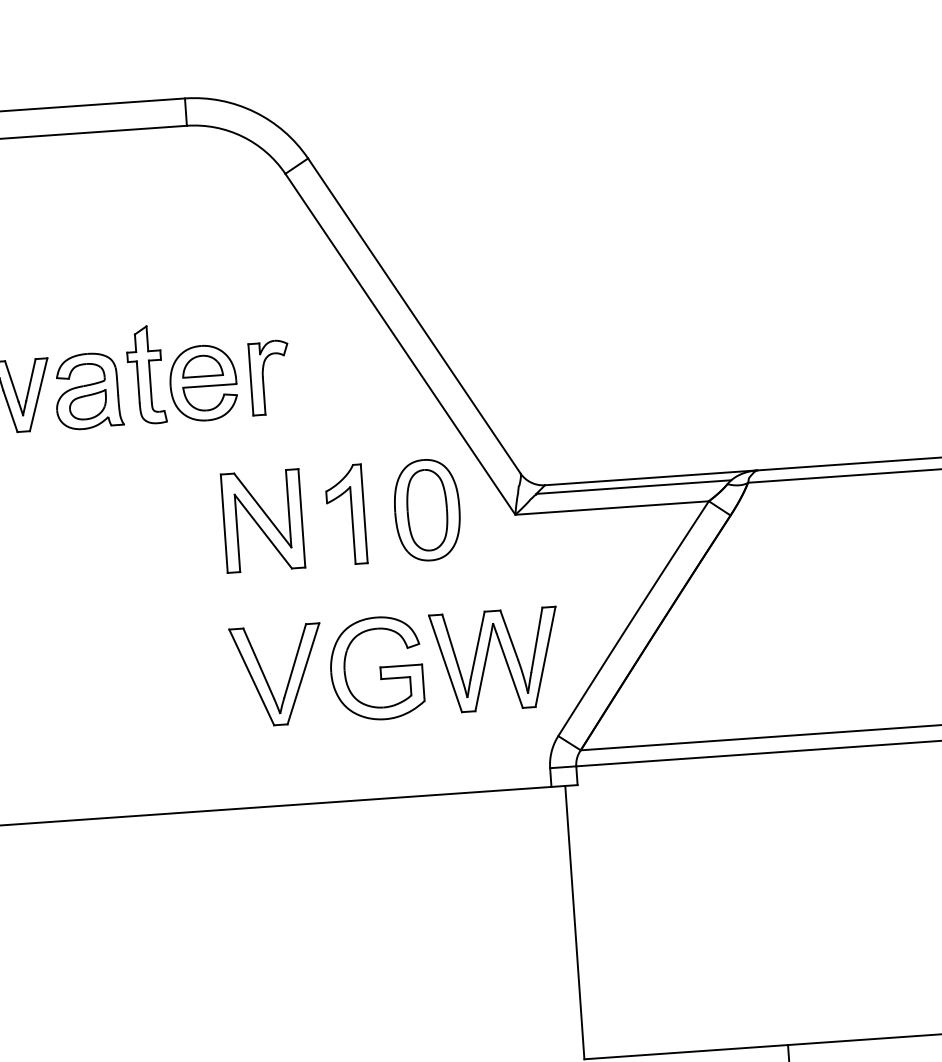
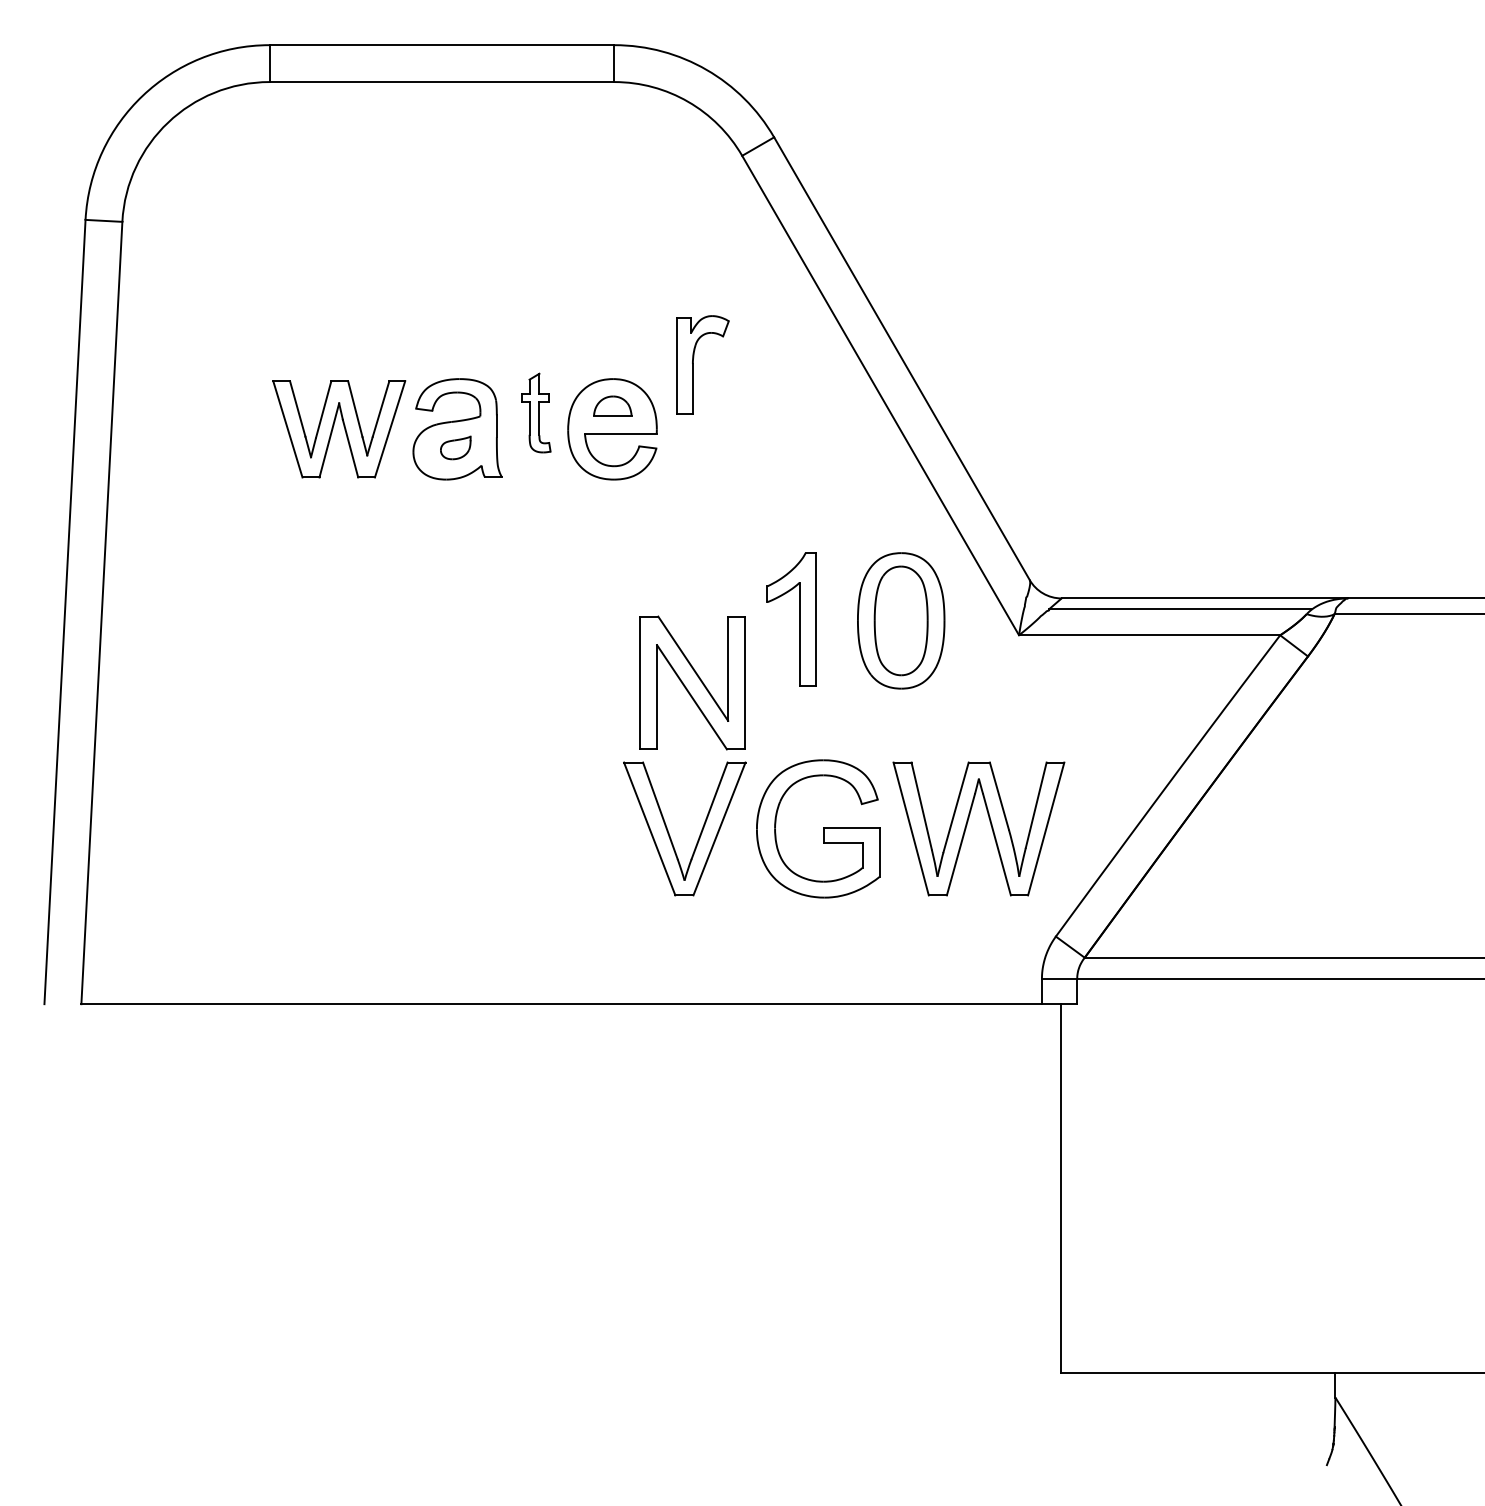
part: (202, 365) -> (612, 405), size x0.7
part: (146, 374) -> (536, 412), size x0.6
part: (263, 377) -> (693, 364), moved
part: (88, 404) -> (455, 447), size x0.6
part: (262, 520) -> (692, 682), moved

